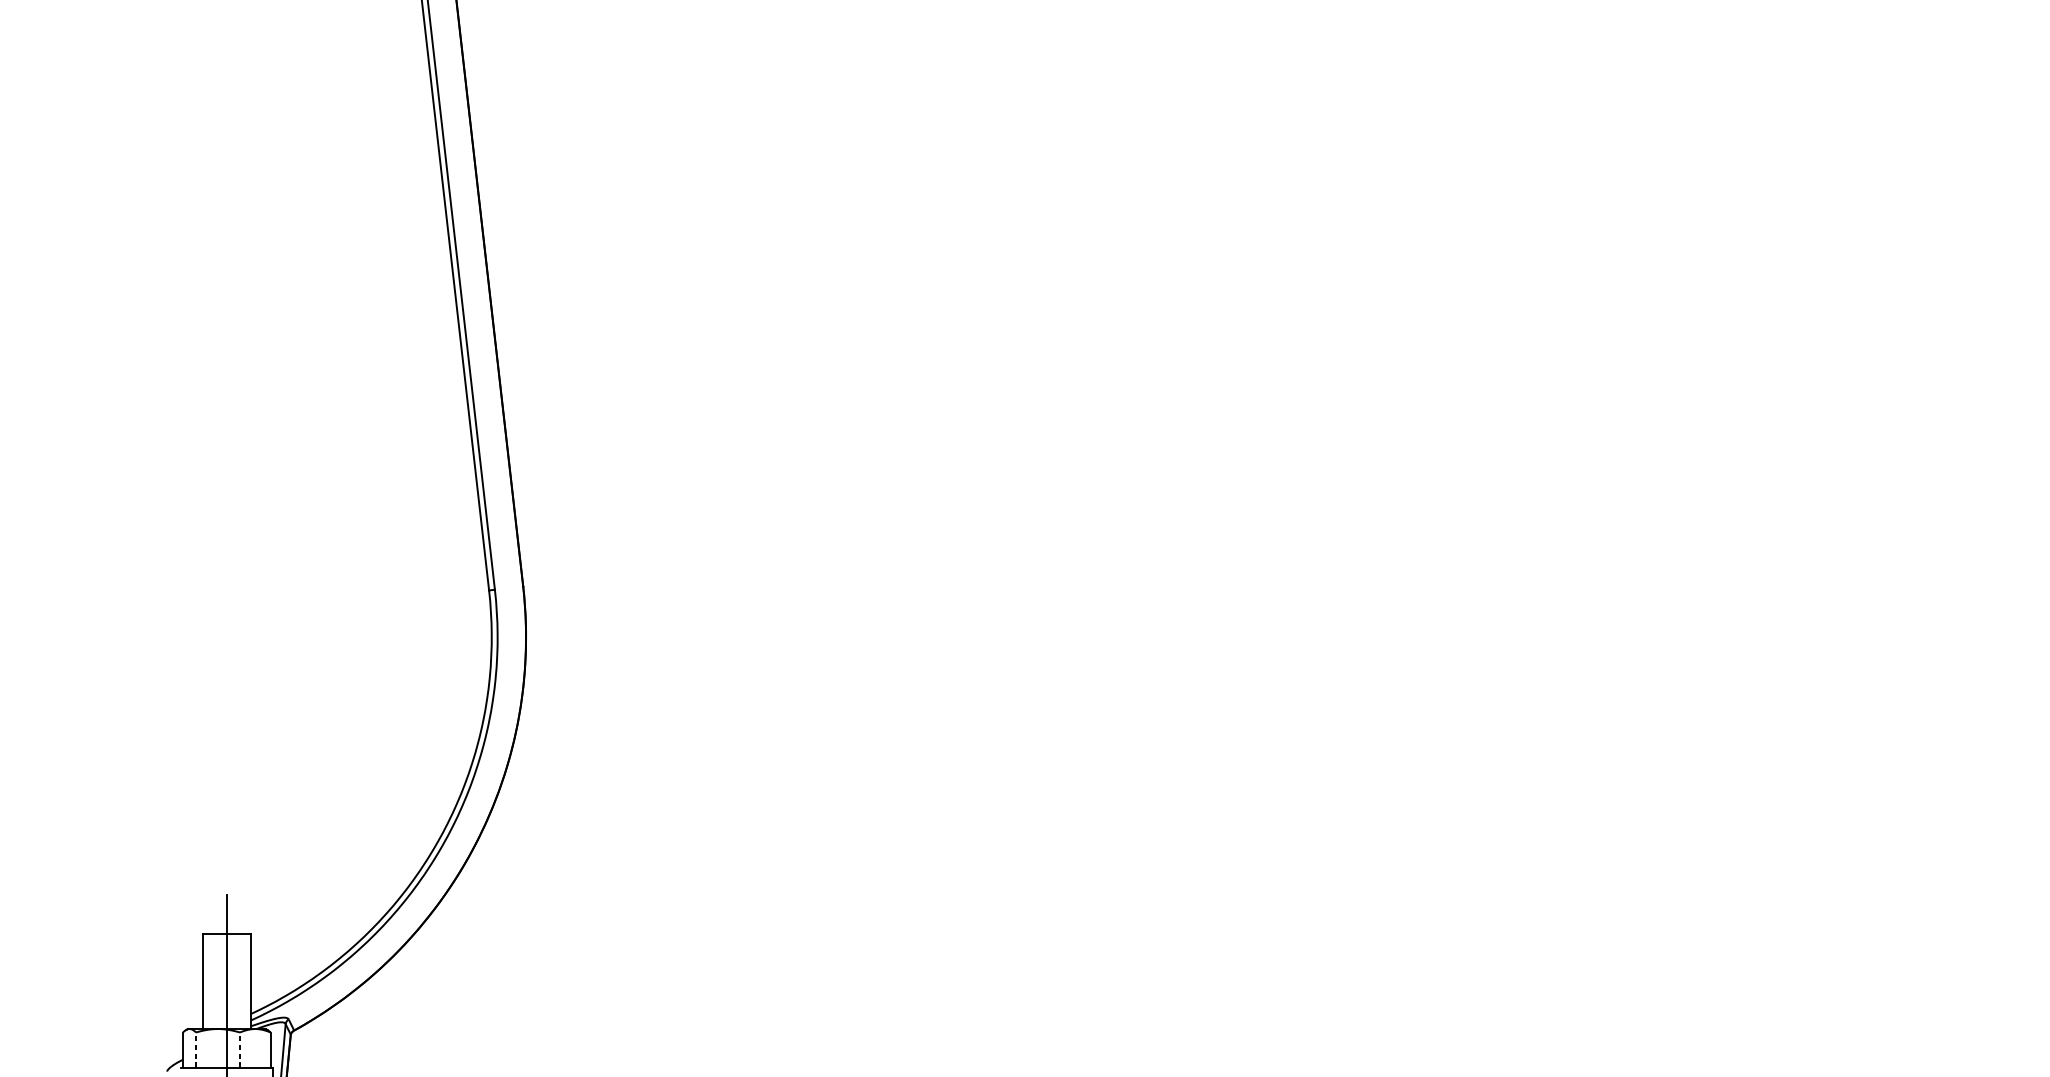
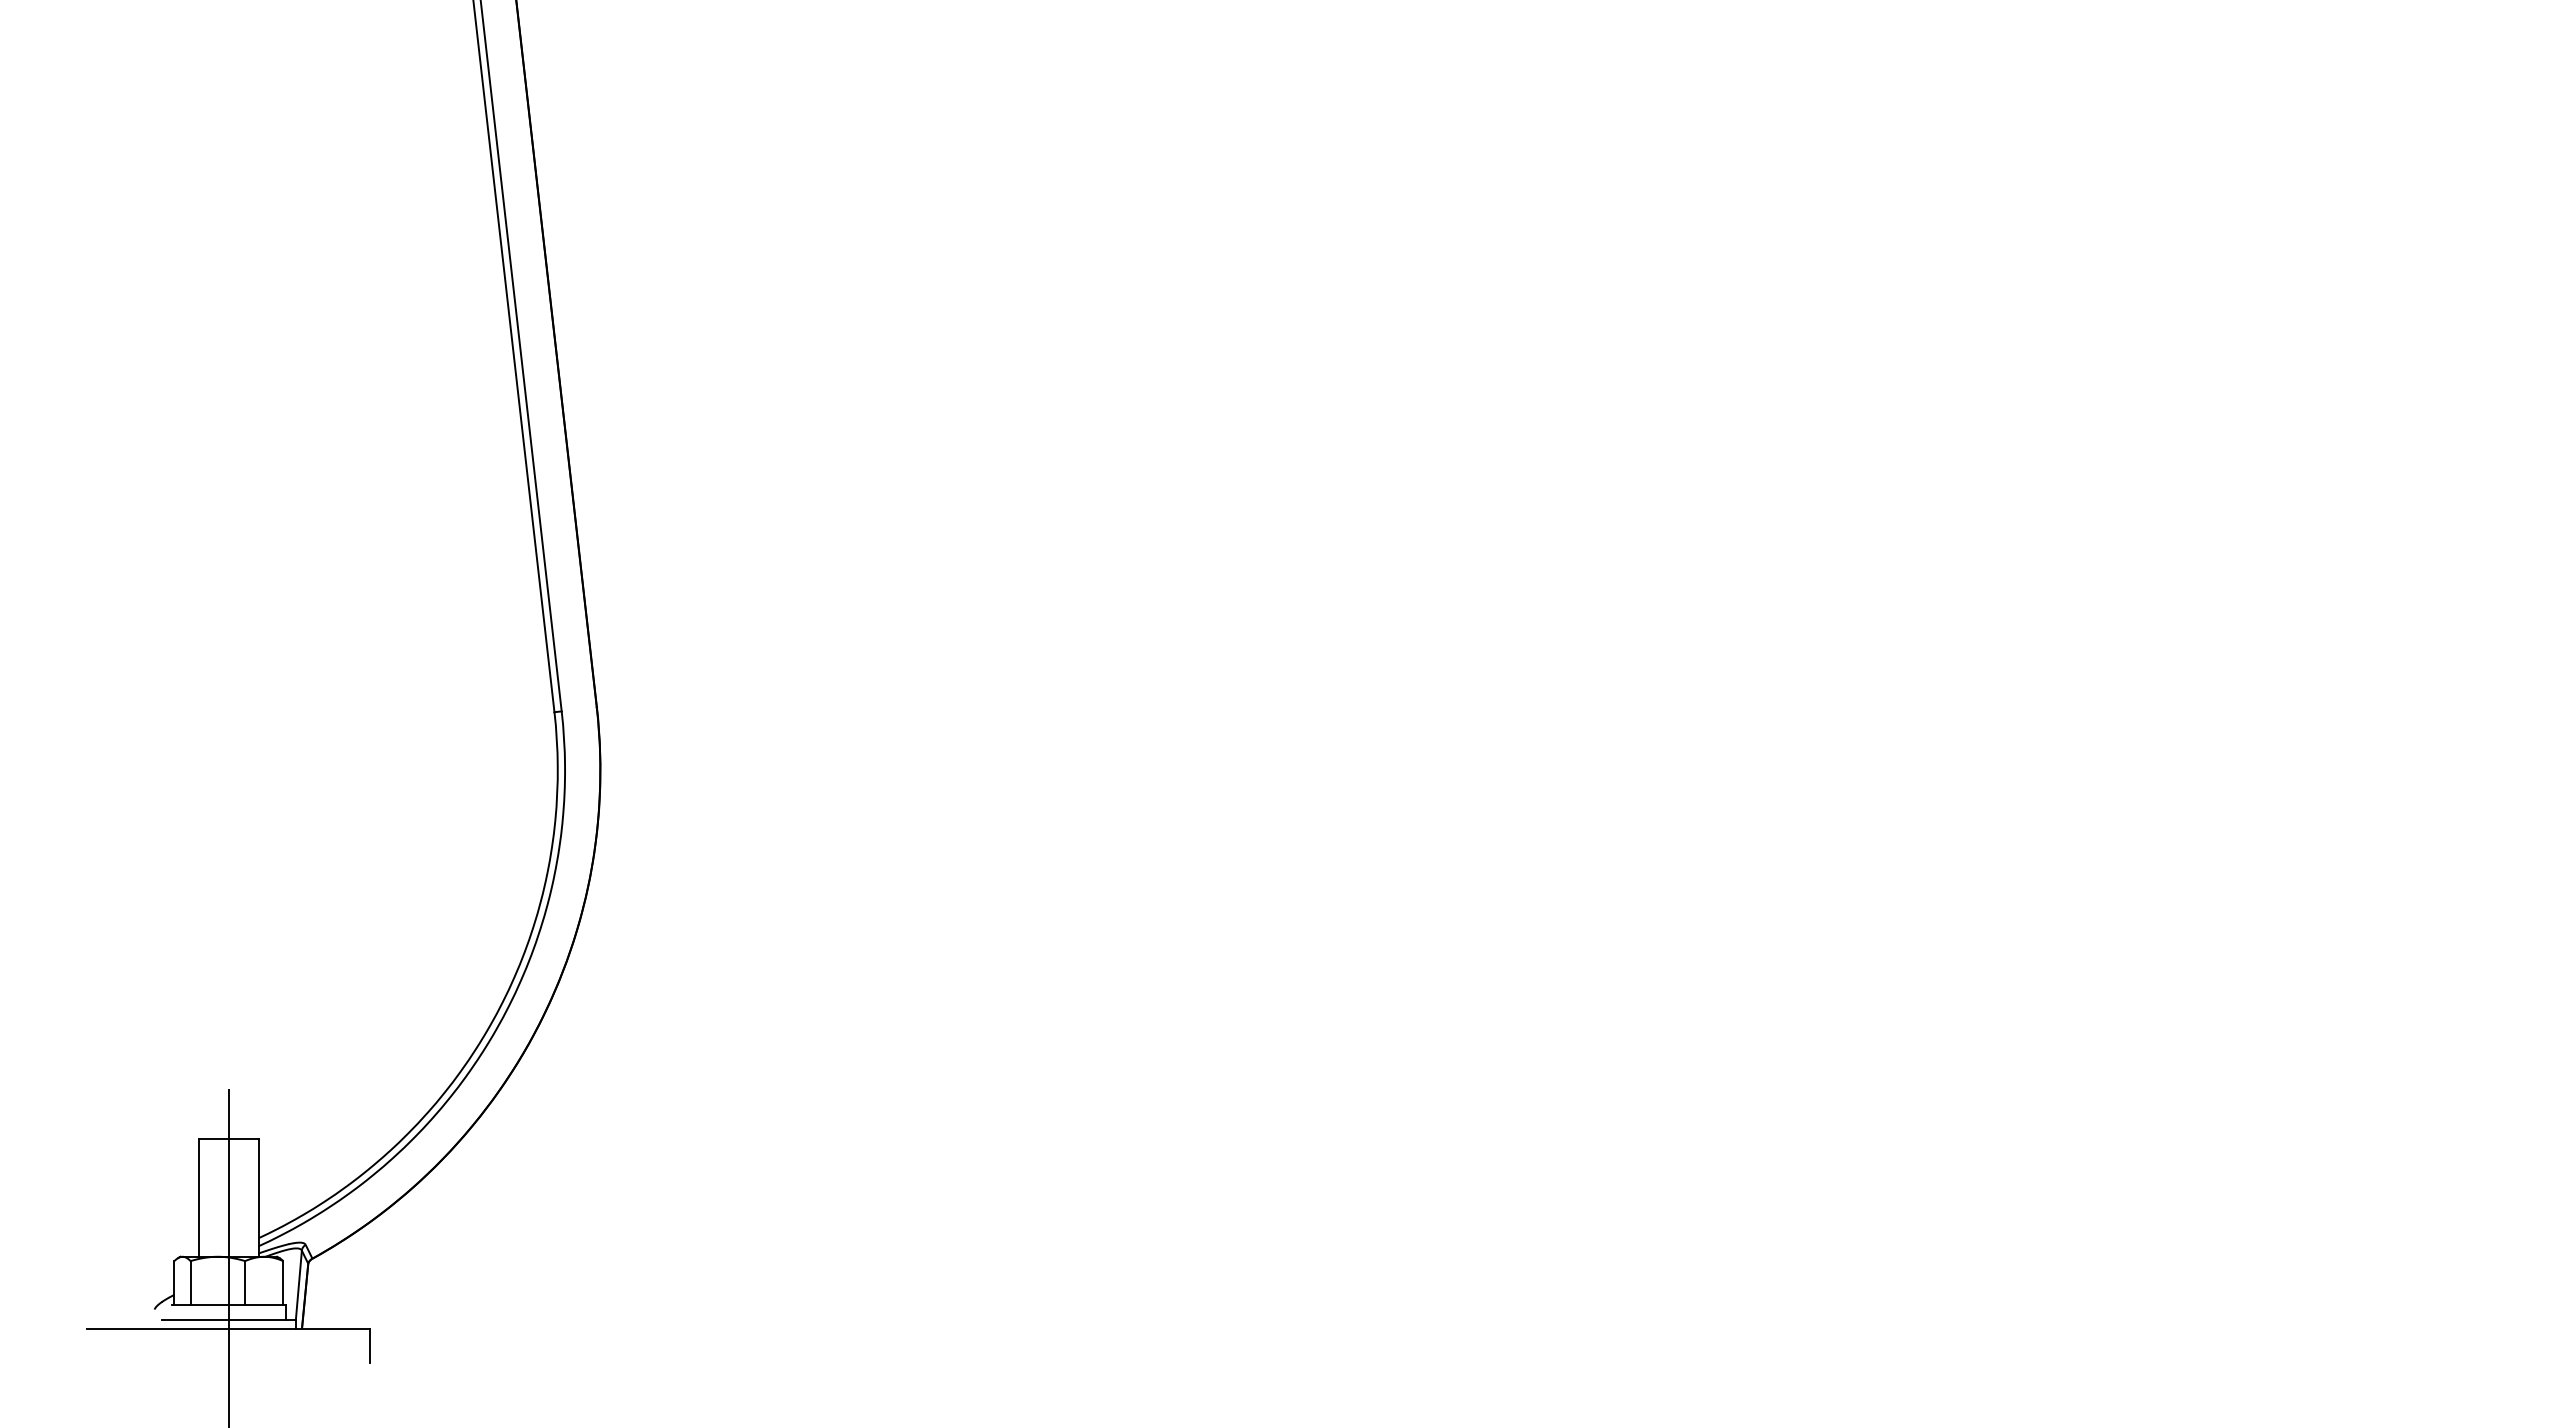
line: (195, 1049) -> (190, 1282), dashed -> solid
line: (240, 1049) -> (245, 1282), dashed -> solid

